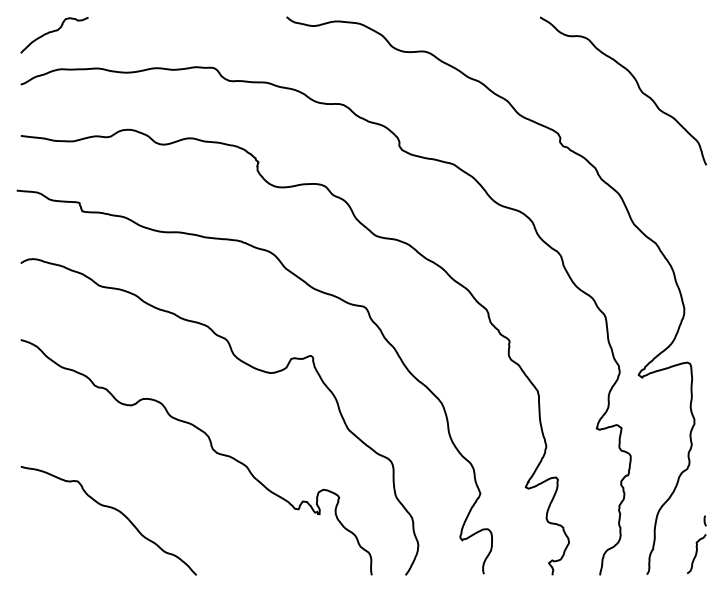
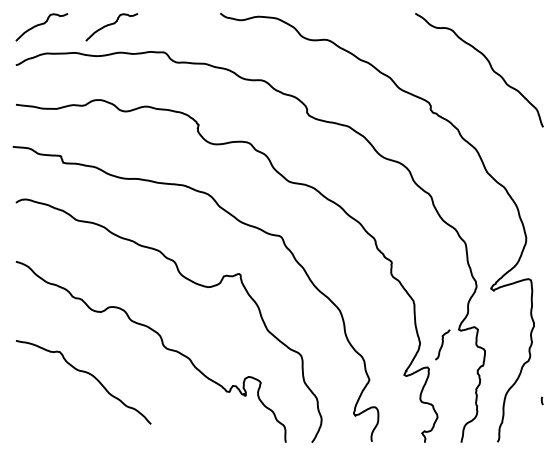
curve: (144, 32) -> (111, 25), added
curve: (113, 509) -> (87, 373), moved
curve: (696, 554) -> (442, 345), moved

